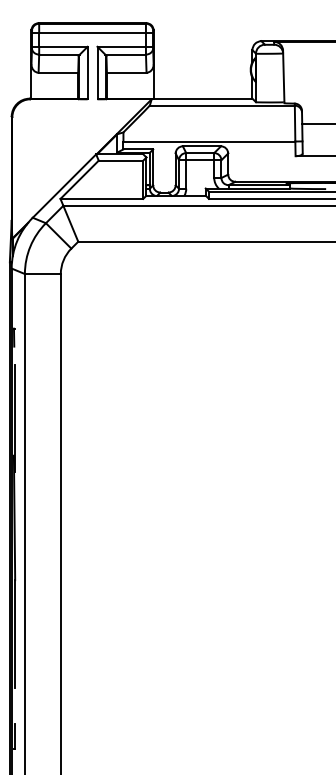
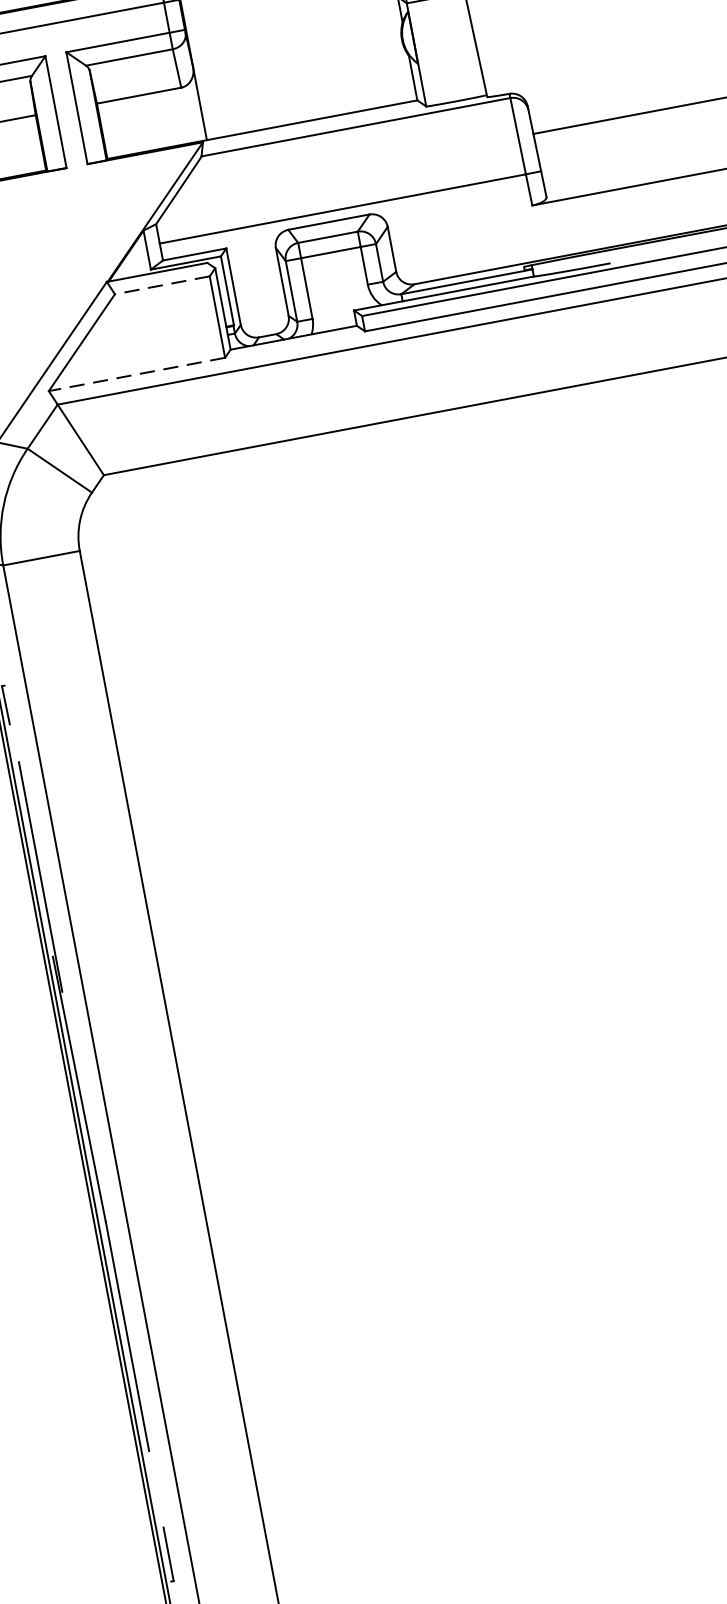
line: (120, 160) -> (161, 285), solid -> dashed
line: (101, 198) -> (135, 373), solid -> dashed

